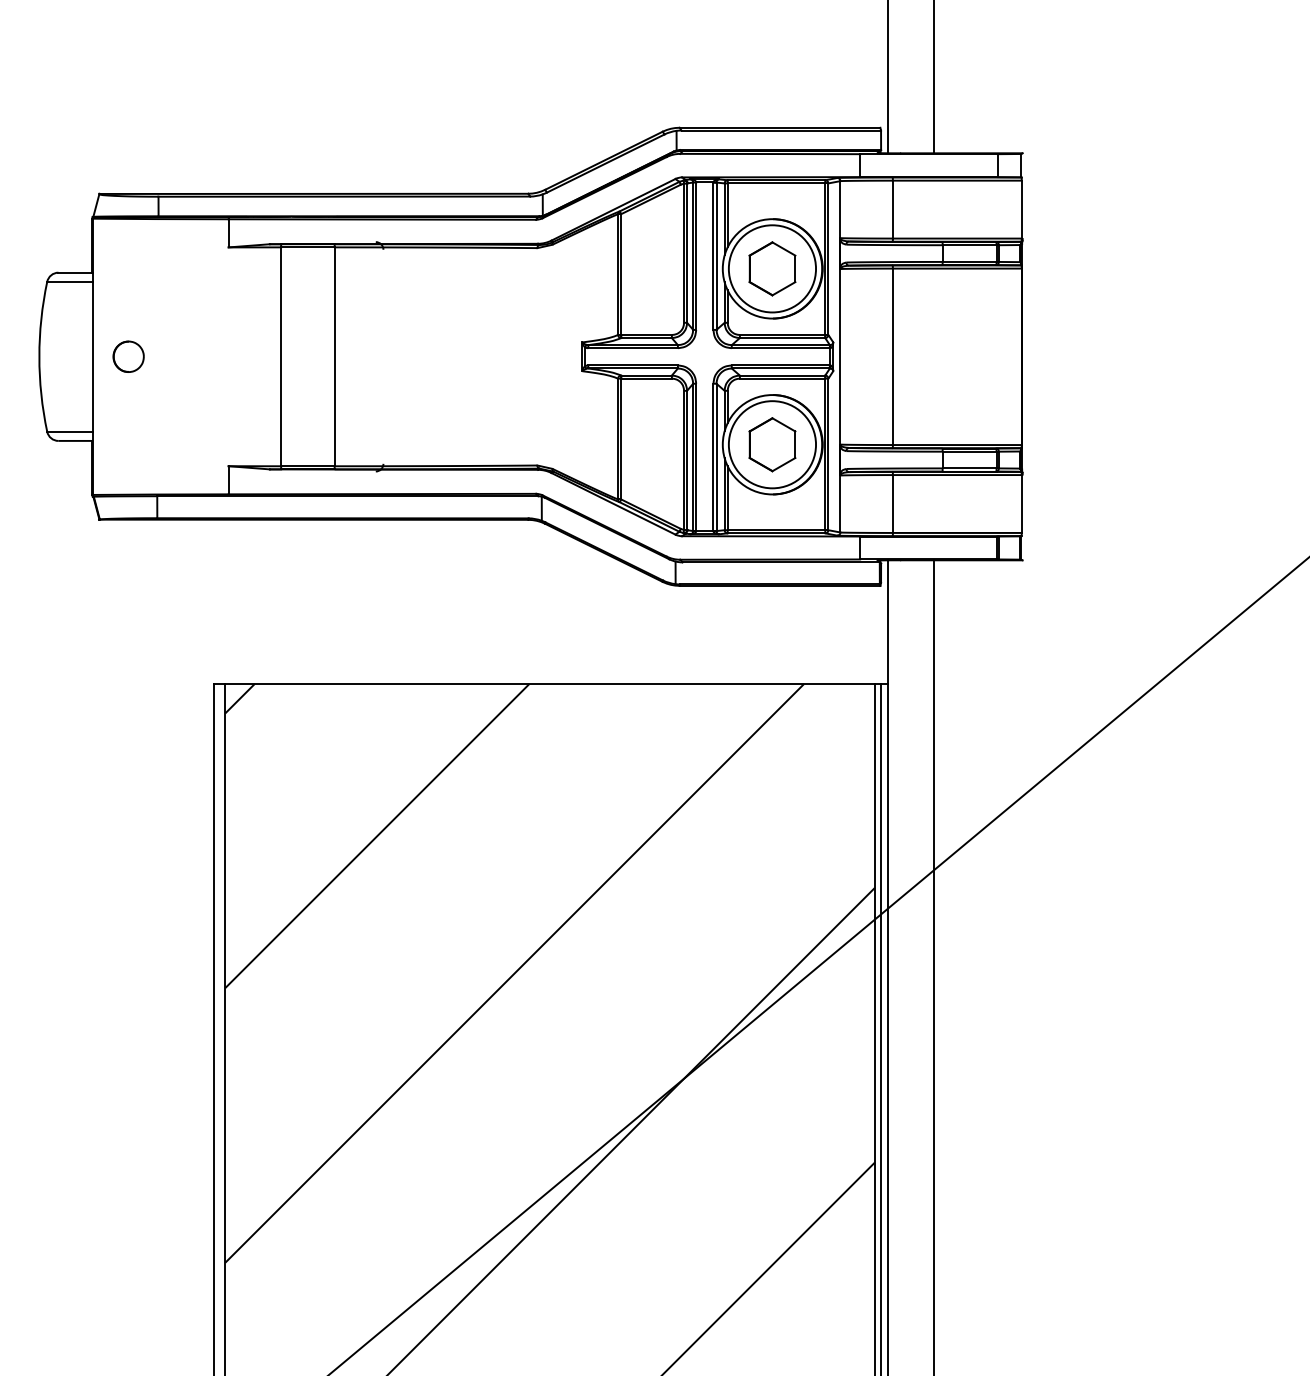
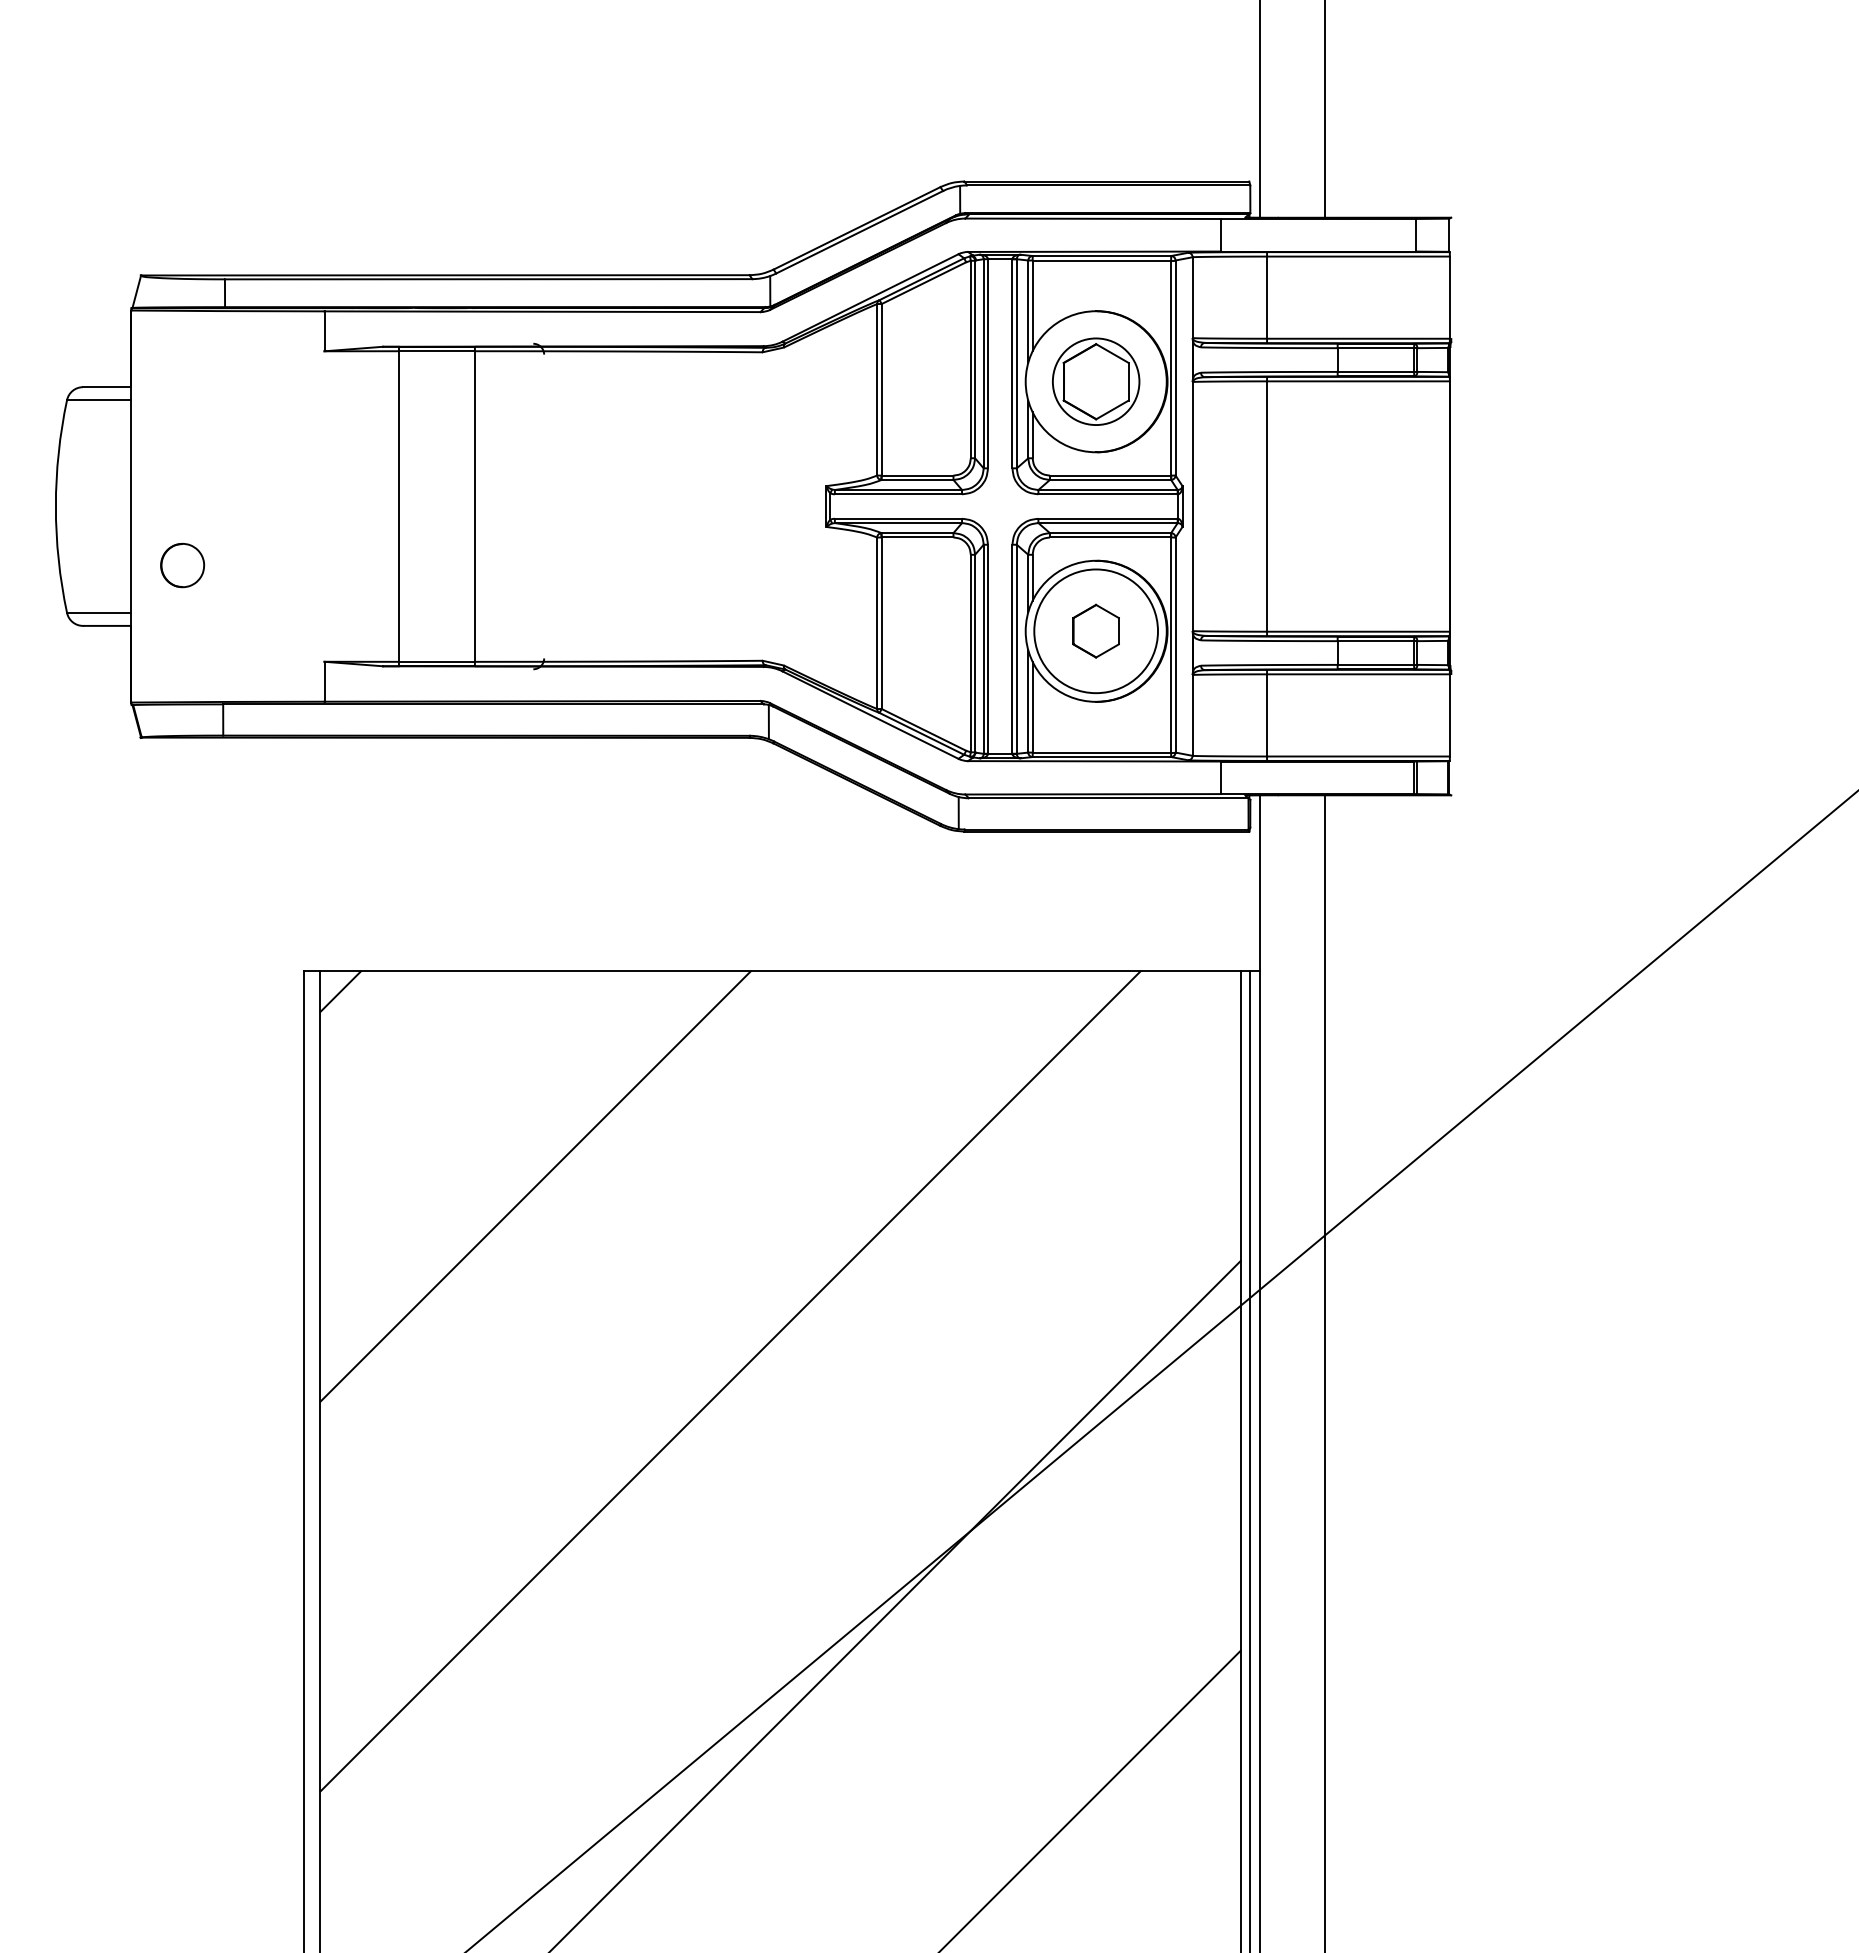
circle: (771, 268) -> (1095, 381), size x0.7
part: (128, 356) -> (182, 565), moved
part: (771, 444) -> (1095, 630), size x0.7

